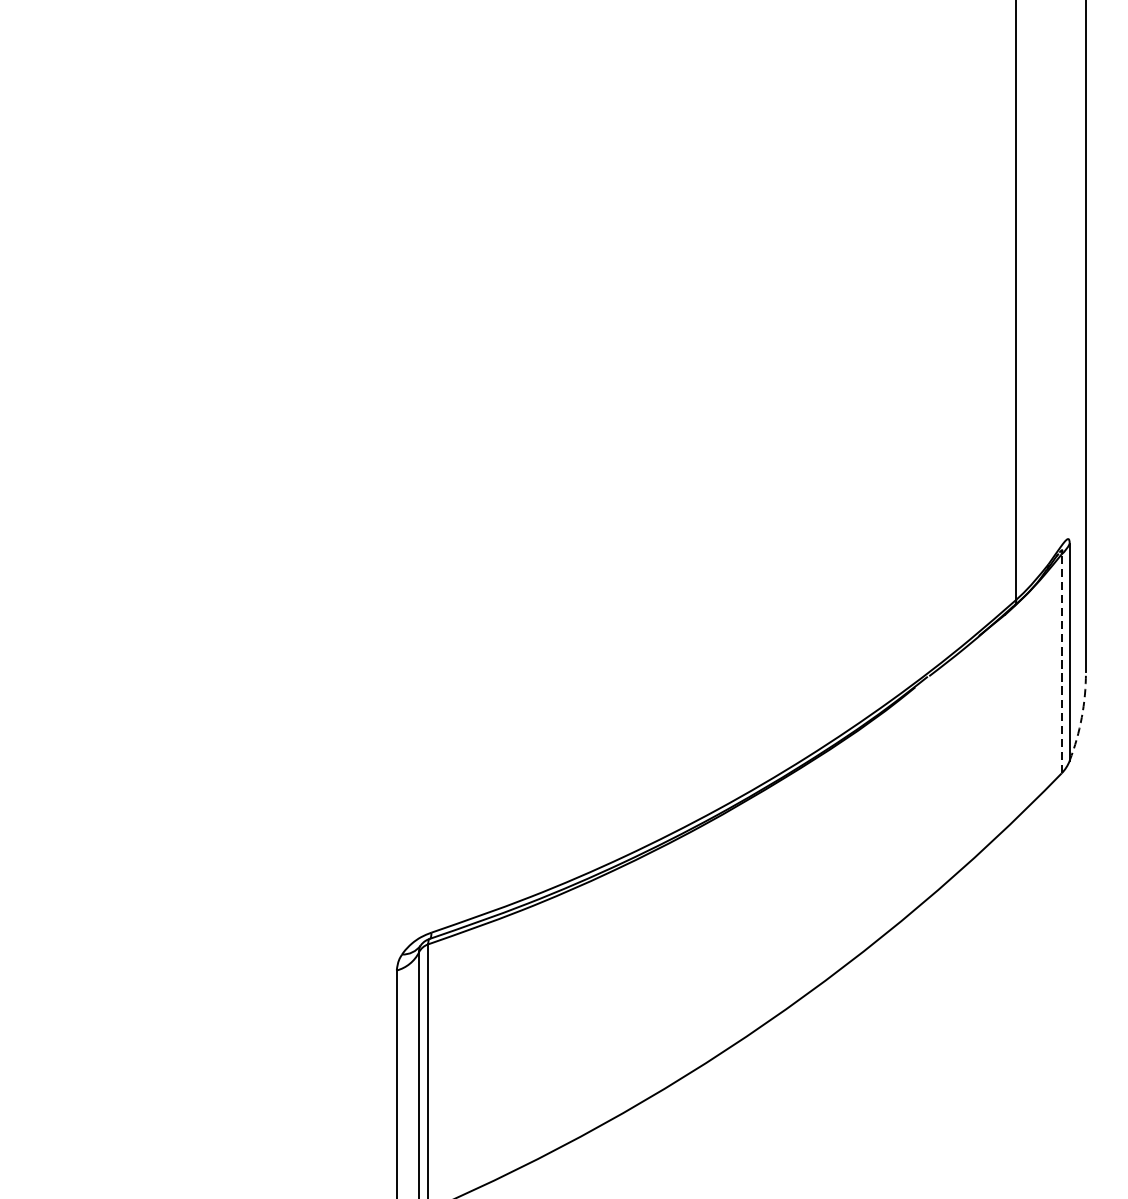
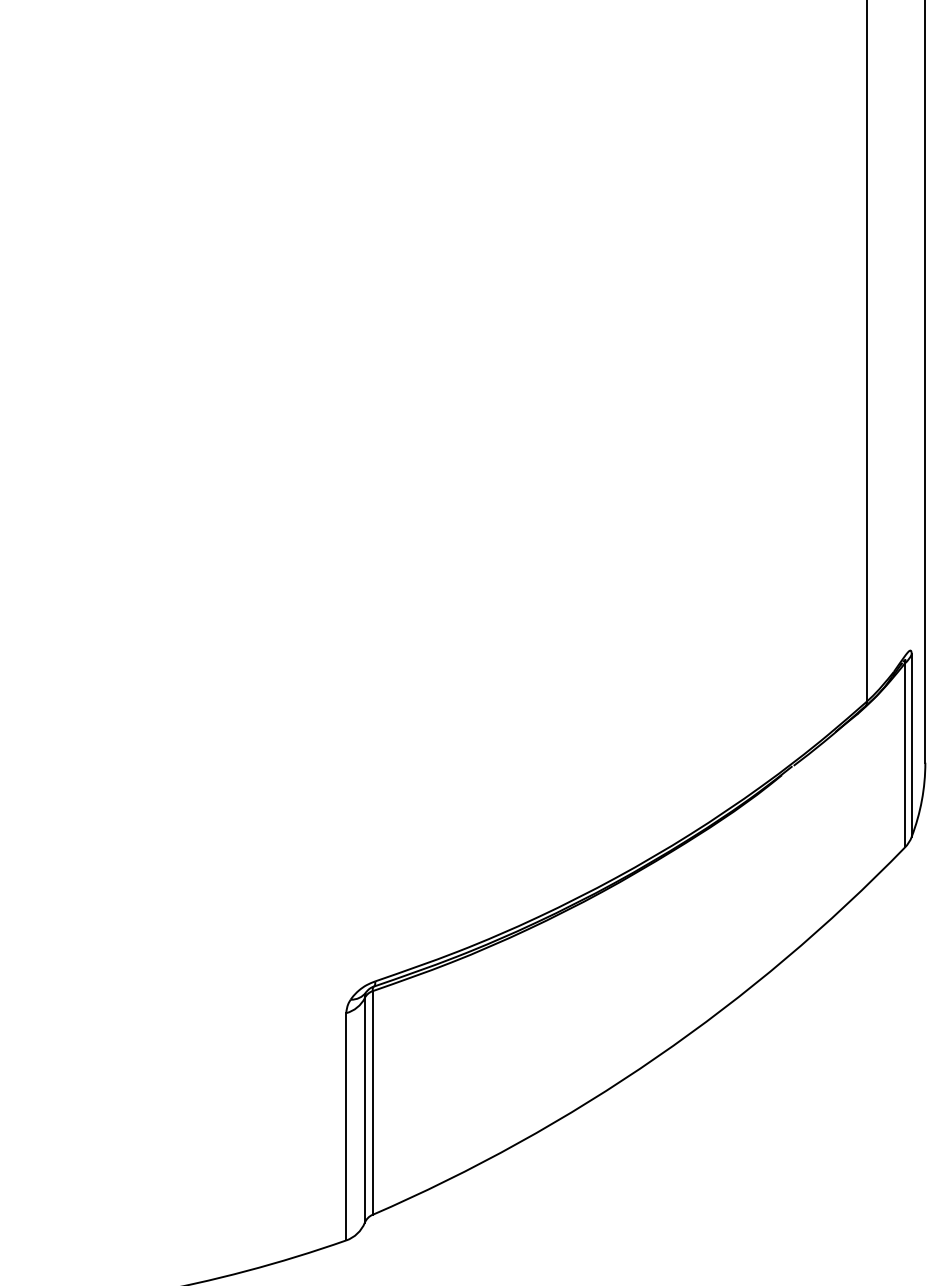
line: (1061, 662) -> (904, 754), dashed -> solid
arc: (1081, 717) -> (921, 800), dashed -> solid

